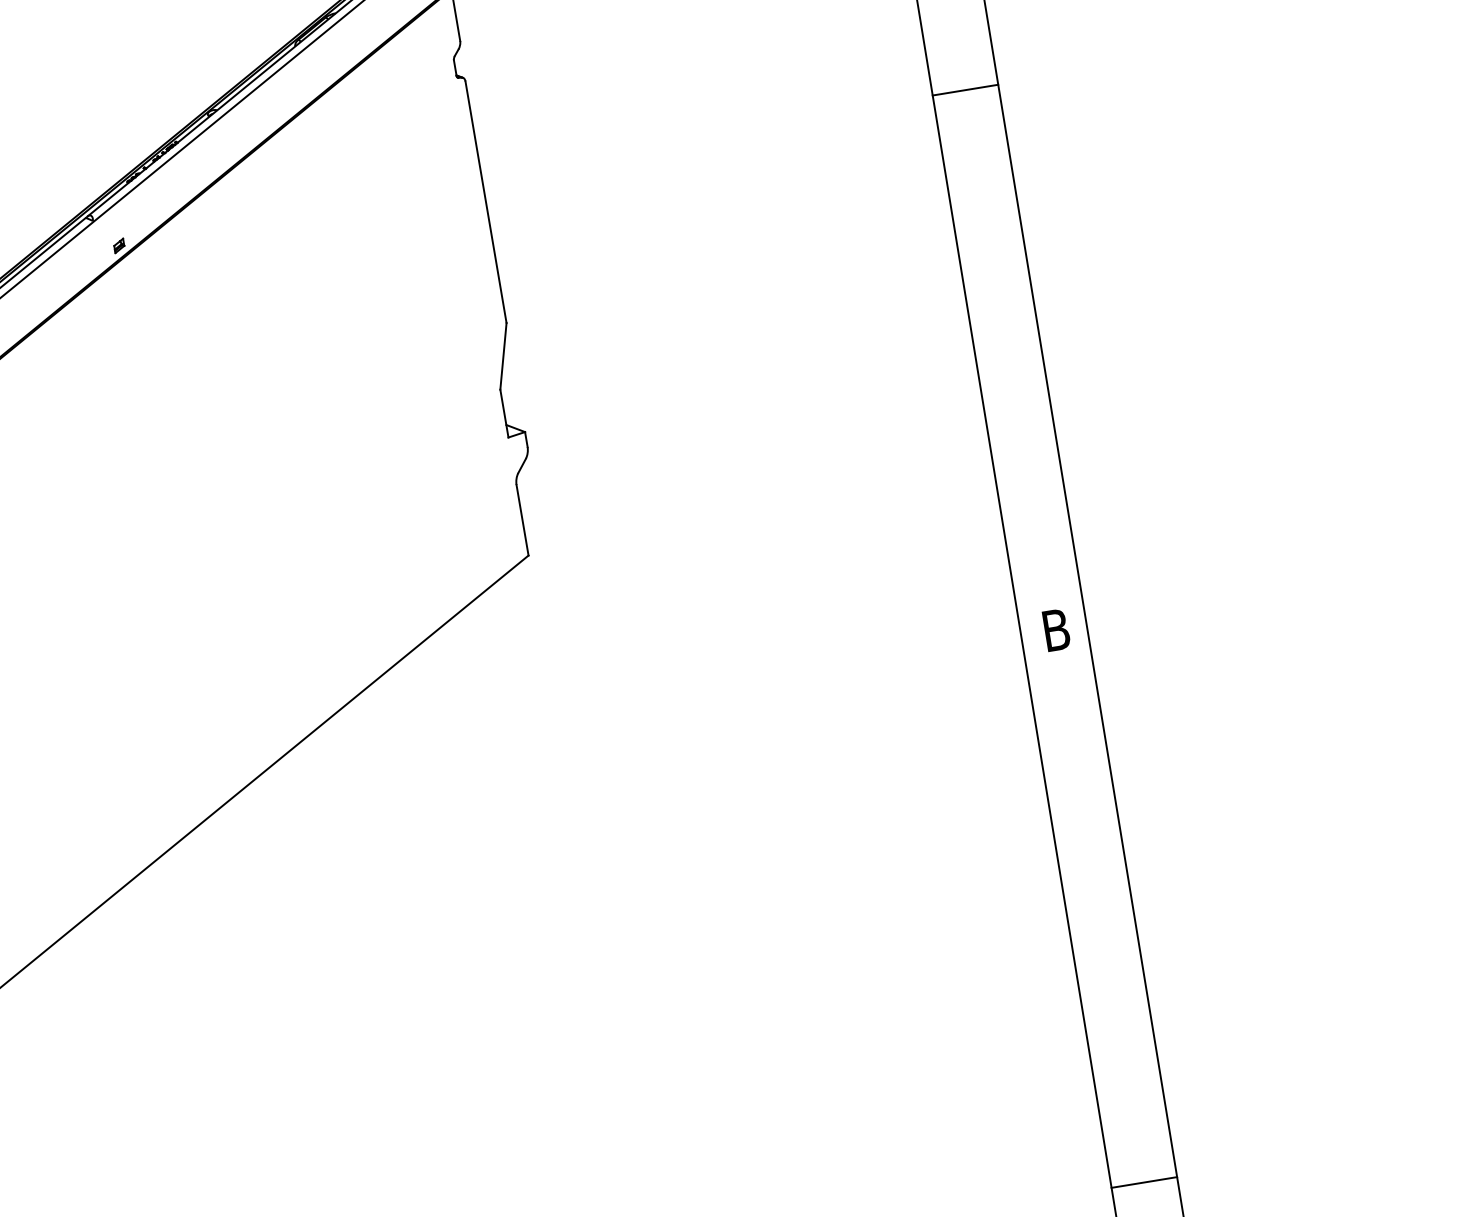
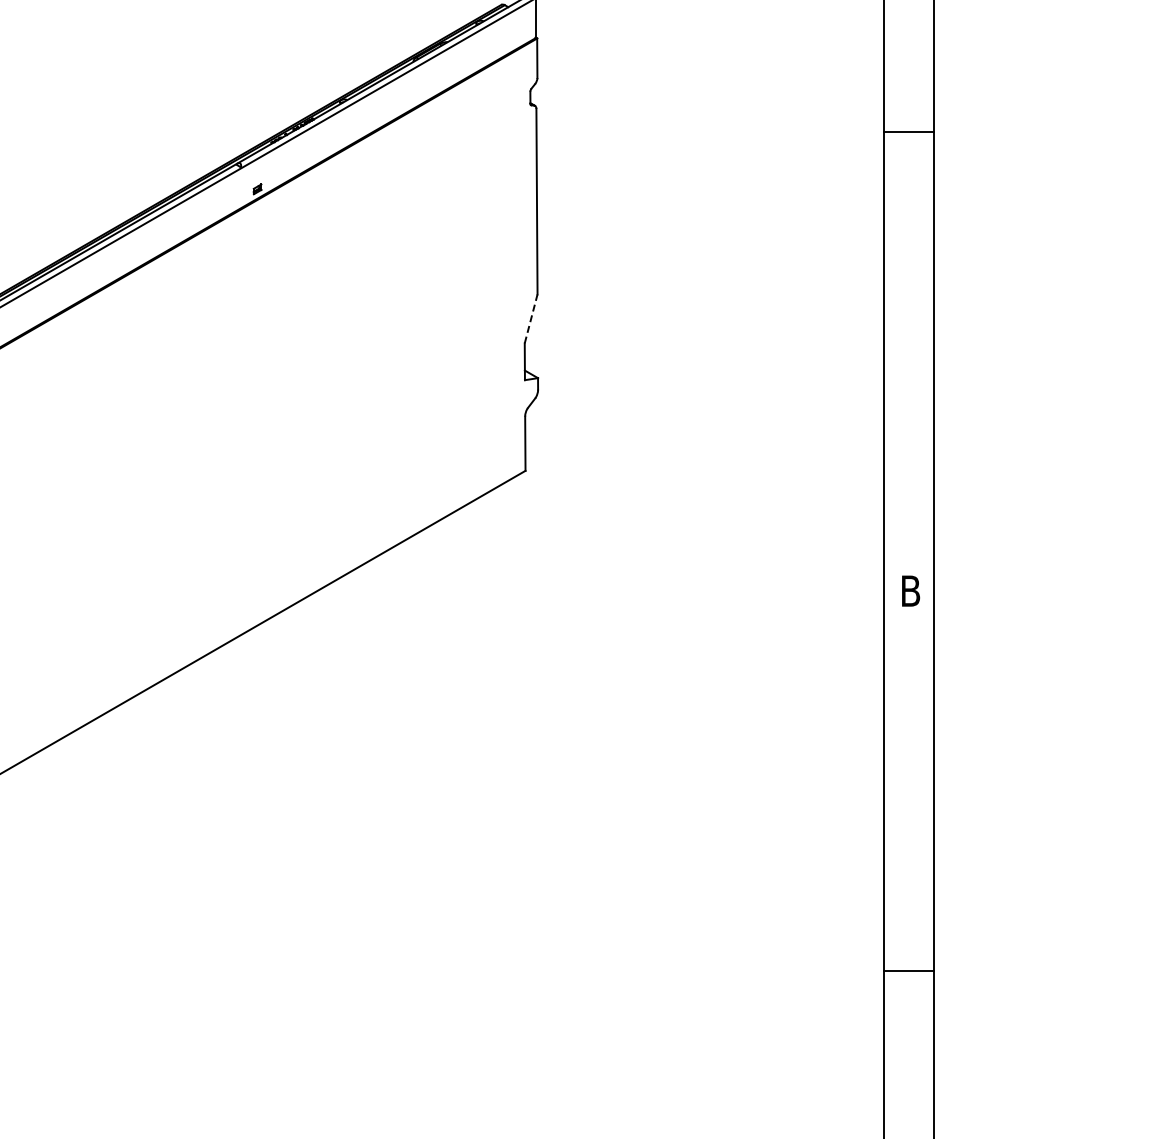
line: (964, 90) -> (908, 131), moved
line: (503, 355) -> (531, 318), solid -> dashed
line: (1143, 1182) -> (908, 970), moved

